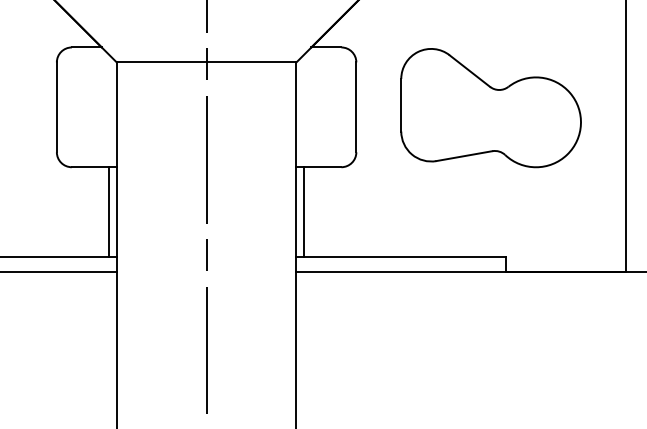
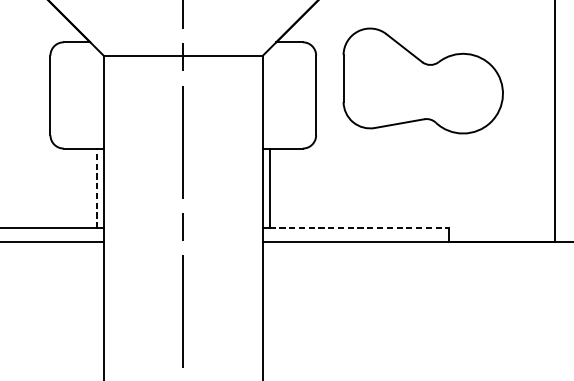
part: (490, 108) -> (422, 81), moved
line: (109, 212) -> (97, 188), solid -> dashed
line: (405, 257) -> (359, 228), solid -> dashed

